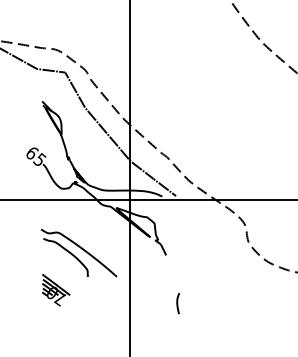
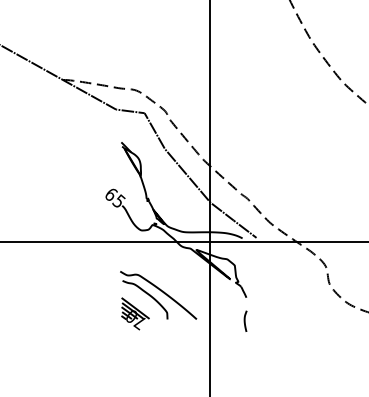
part: (56, 289) -> (135, 313), moved
curve: (178, 302) -> (245, 320), moved

